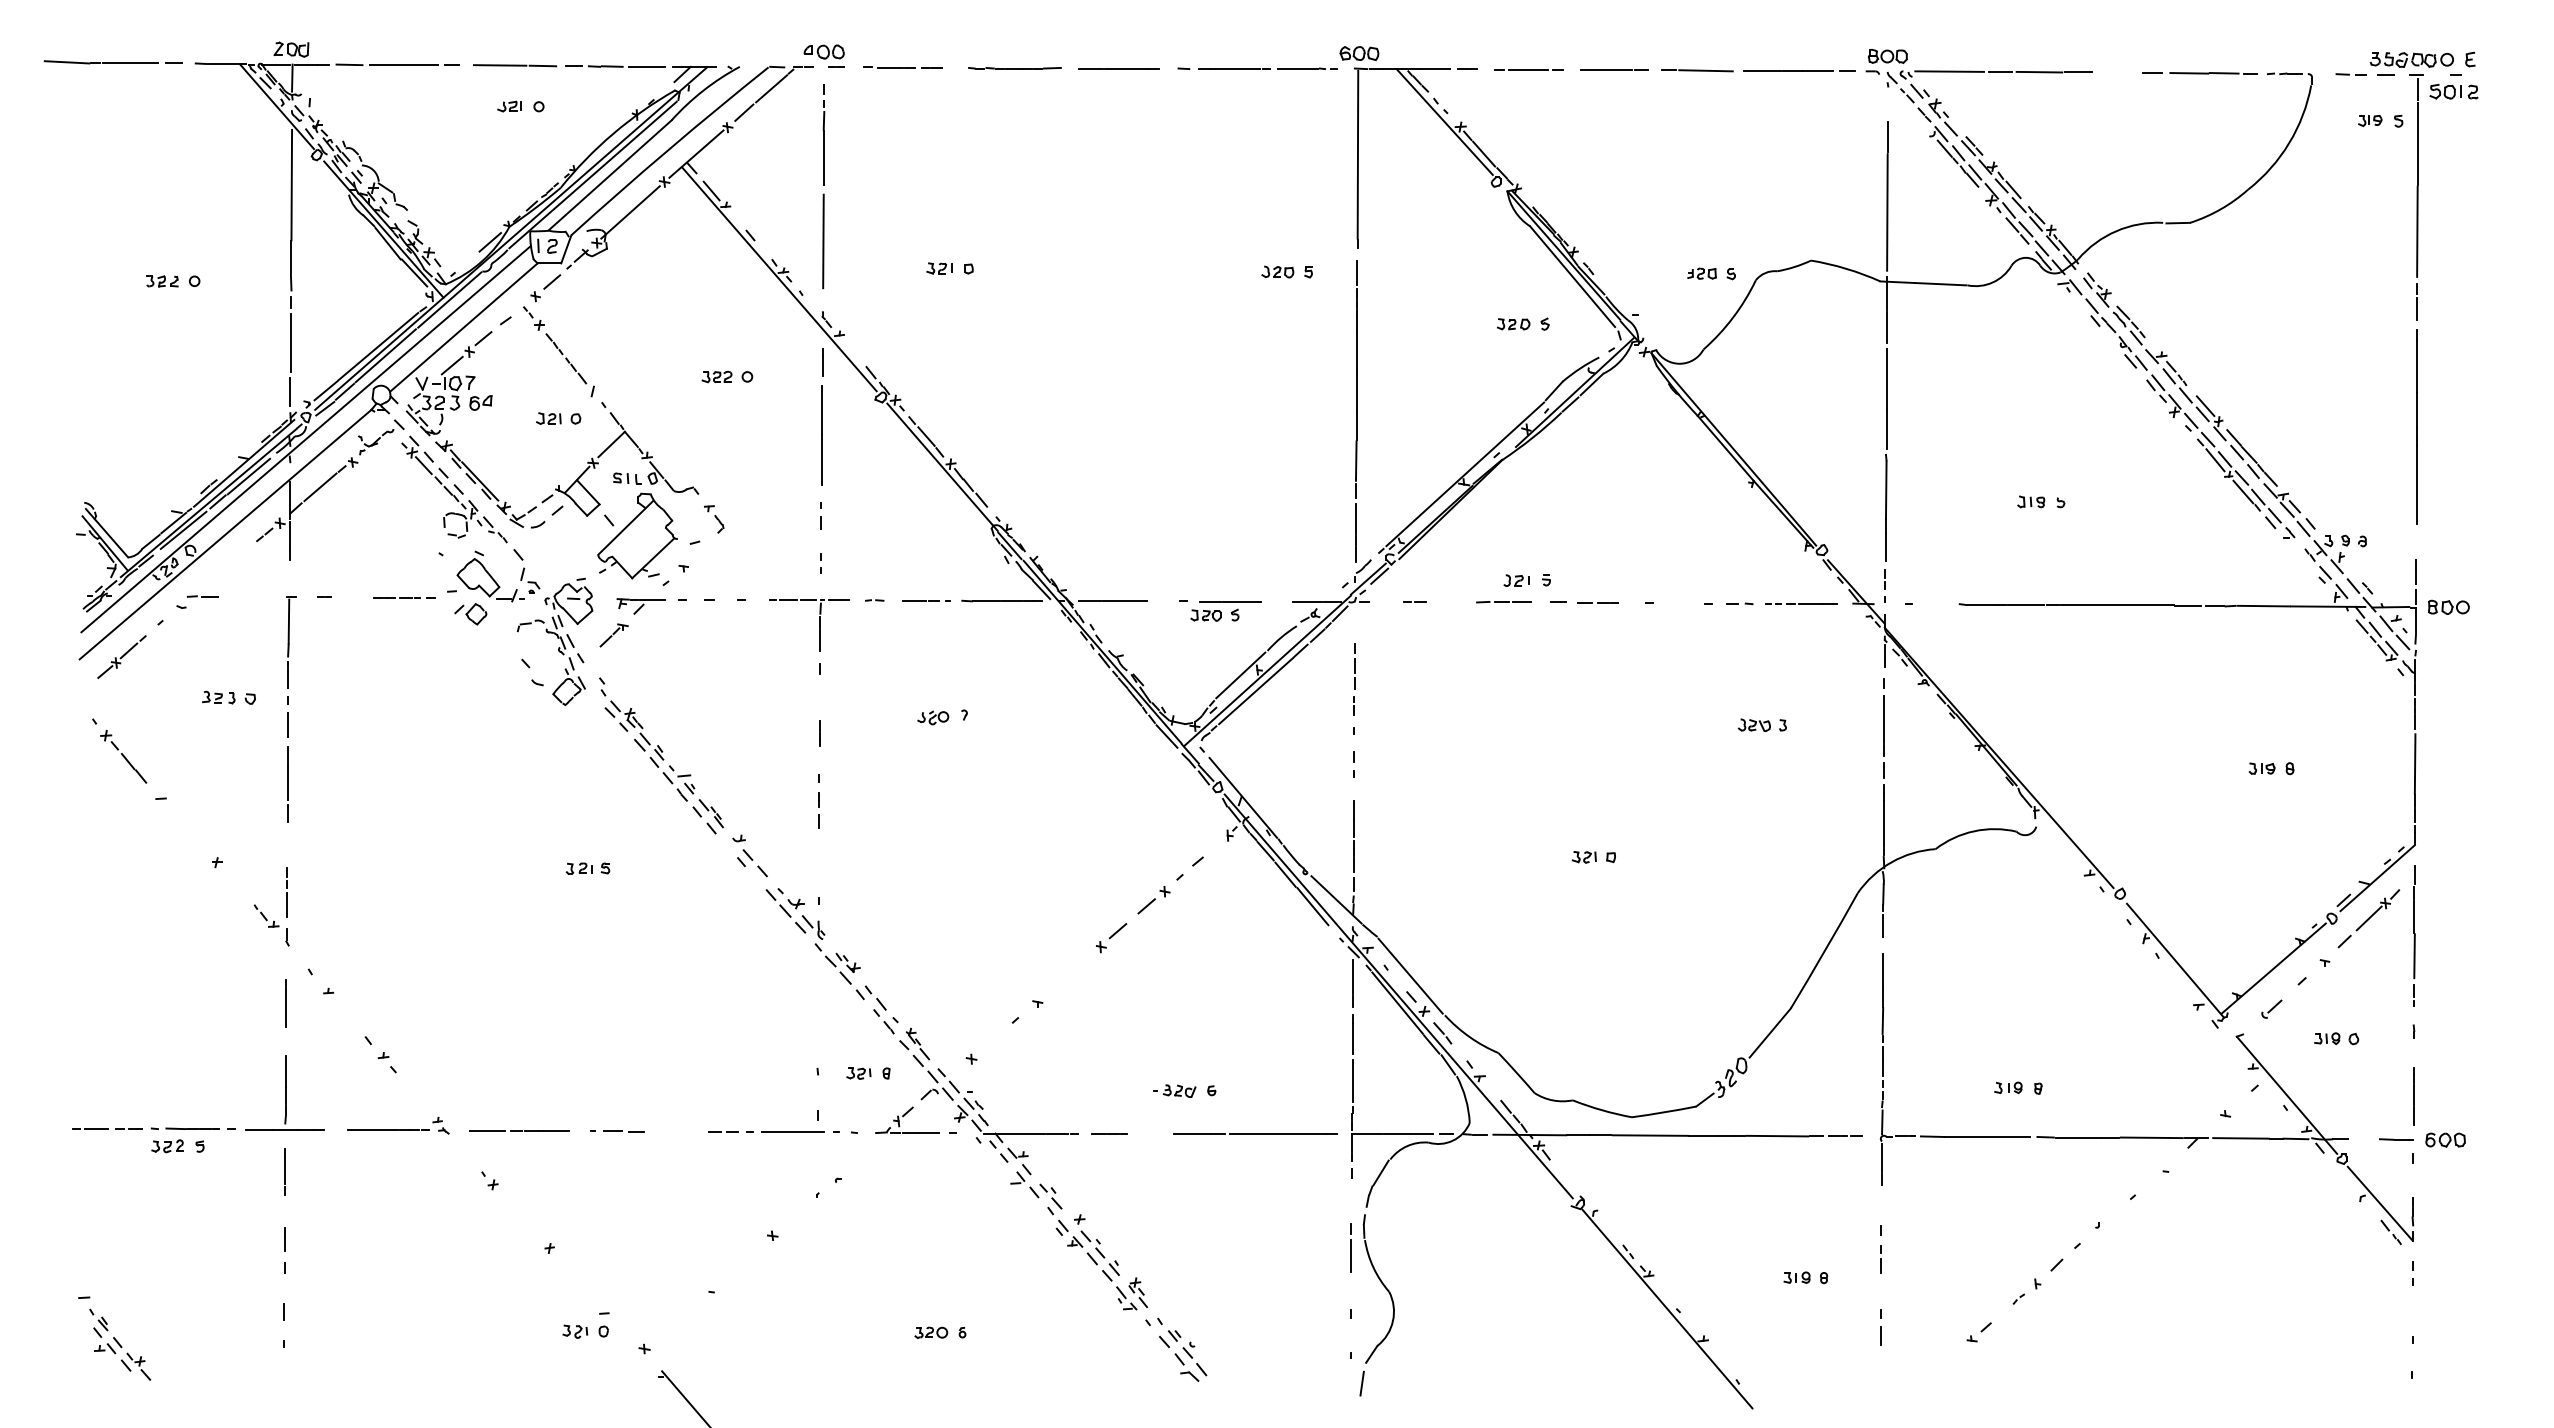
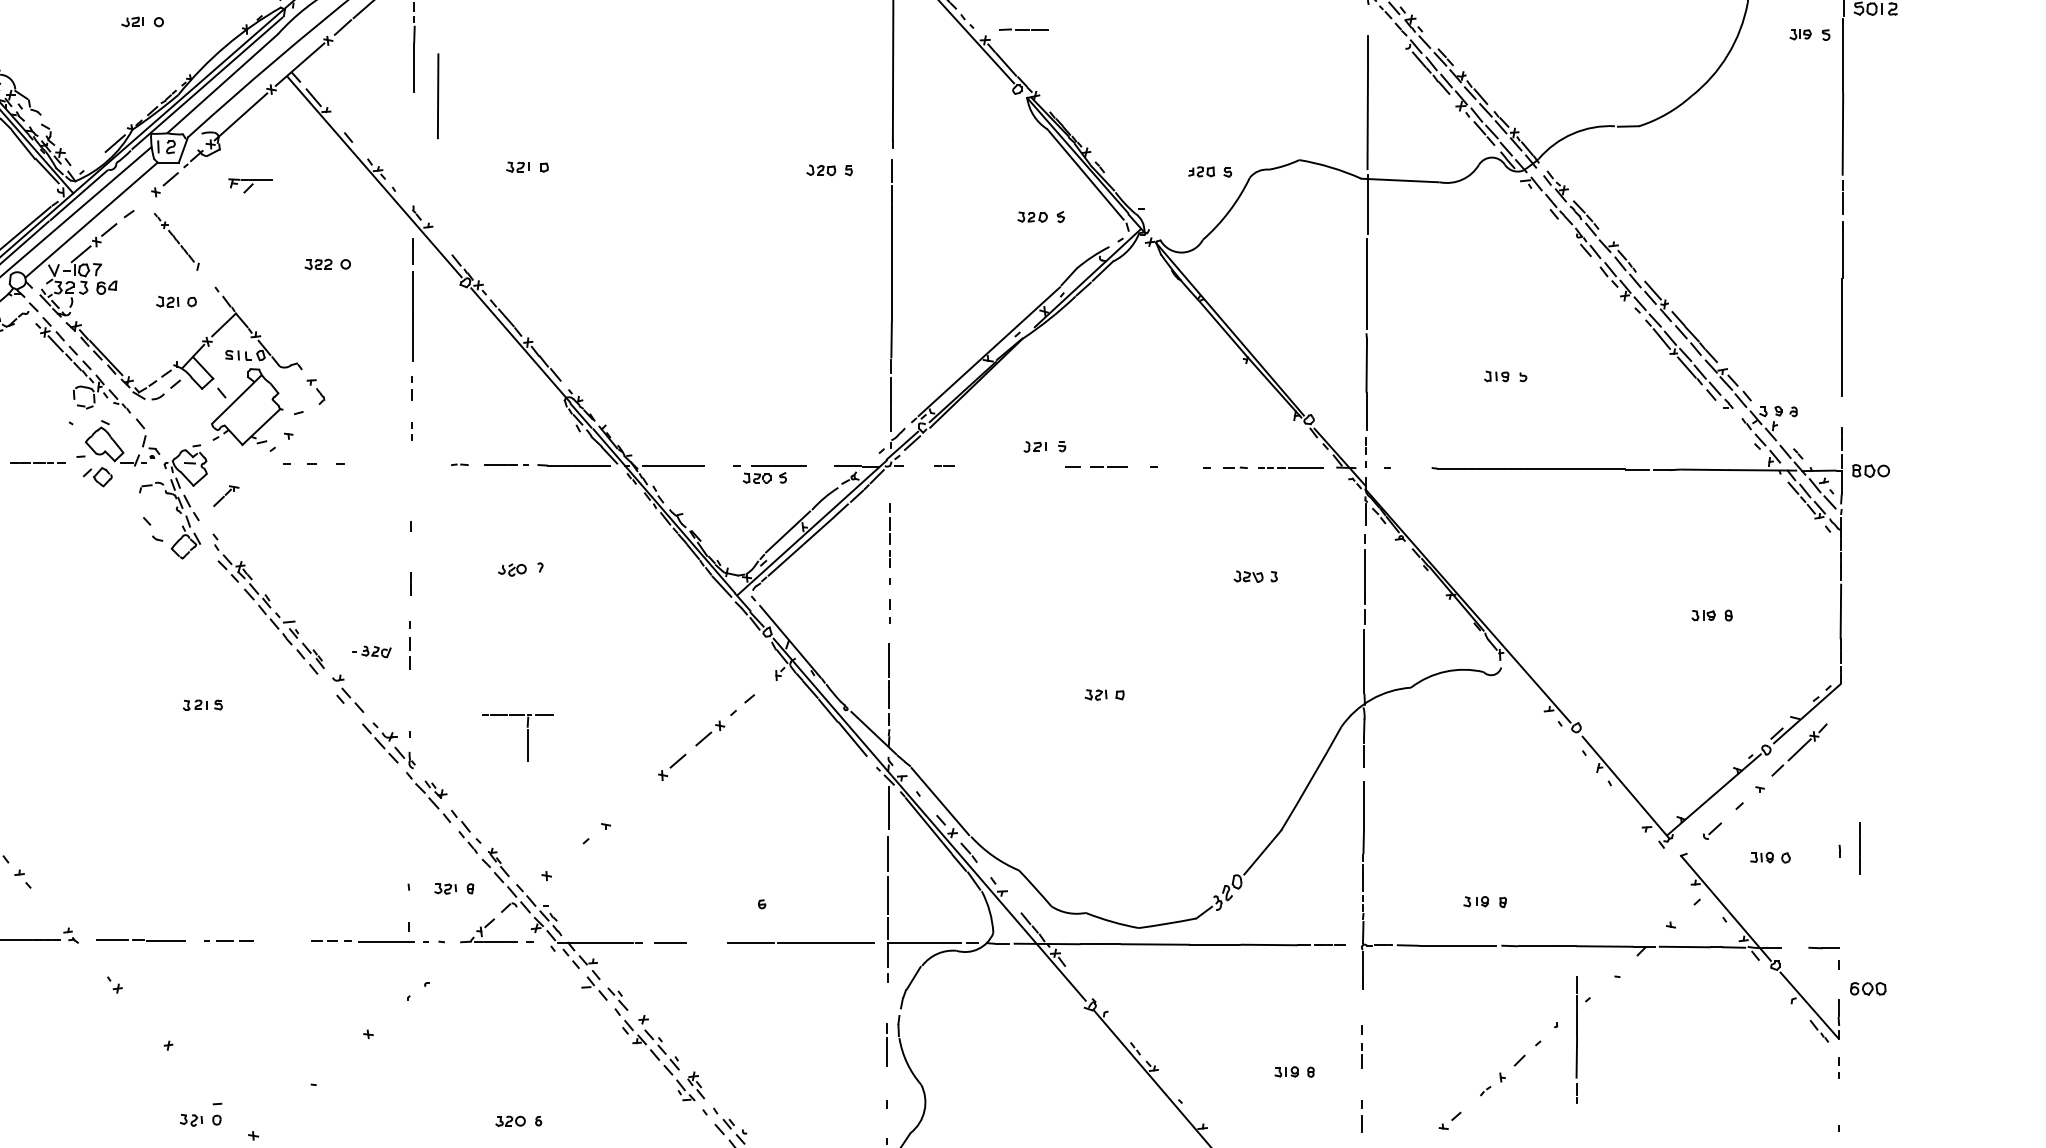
line: (823, 241) -> (438, 96), moved
part: (558, 351) -> (176, 241), size x0.7
line: (1503, 602) -> (1023, 29), moved
part: (640, 606) -> (249, 185), moved
part: (819, 625) -> (526, 737), moved
line: (2414, 935) -> (1576, 1039), moved
part: (1174, 1090) -> (371, 651), moved
line: (2413, 1096) -> (1860, 848), moved
part: (2445, 1139) -> (1868, 988), moved

